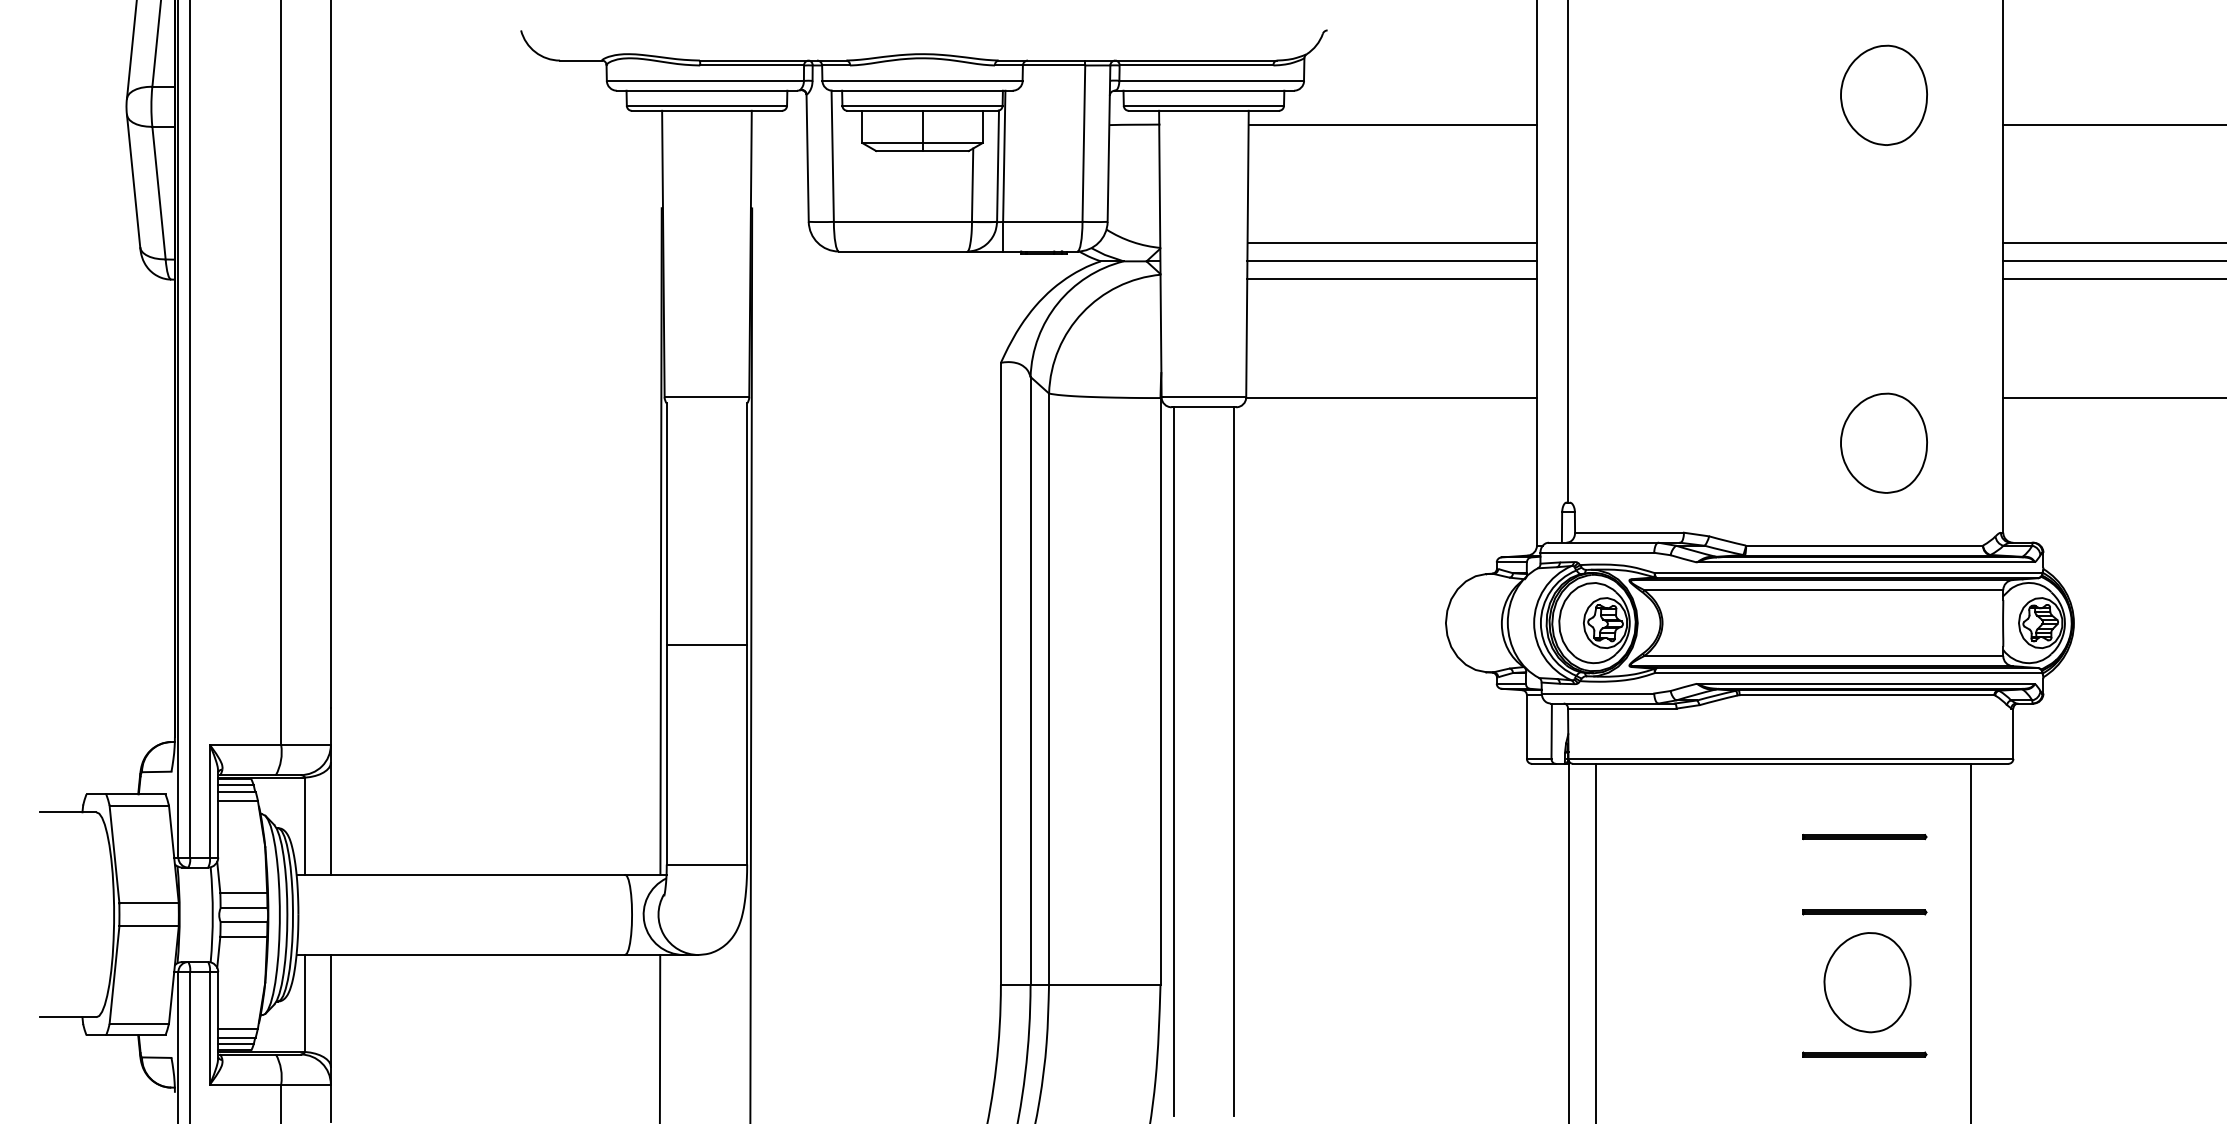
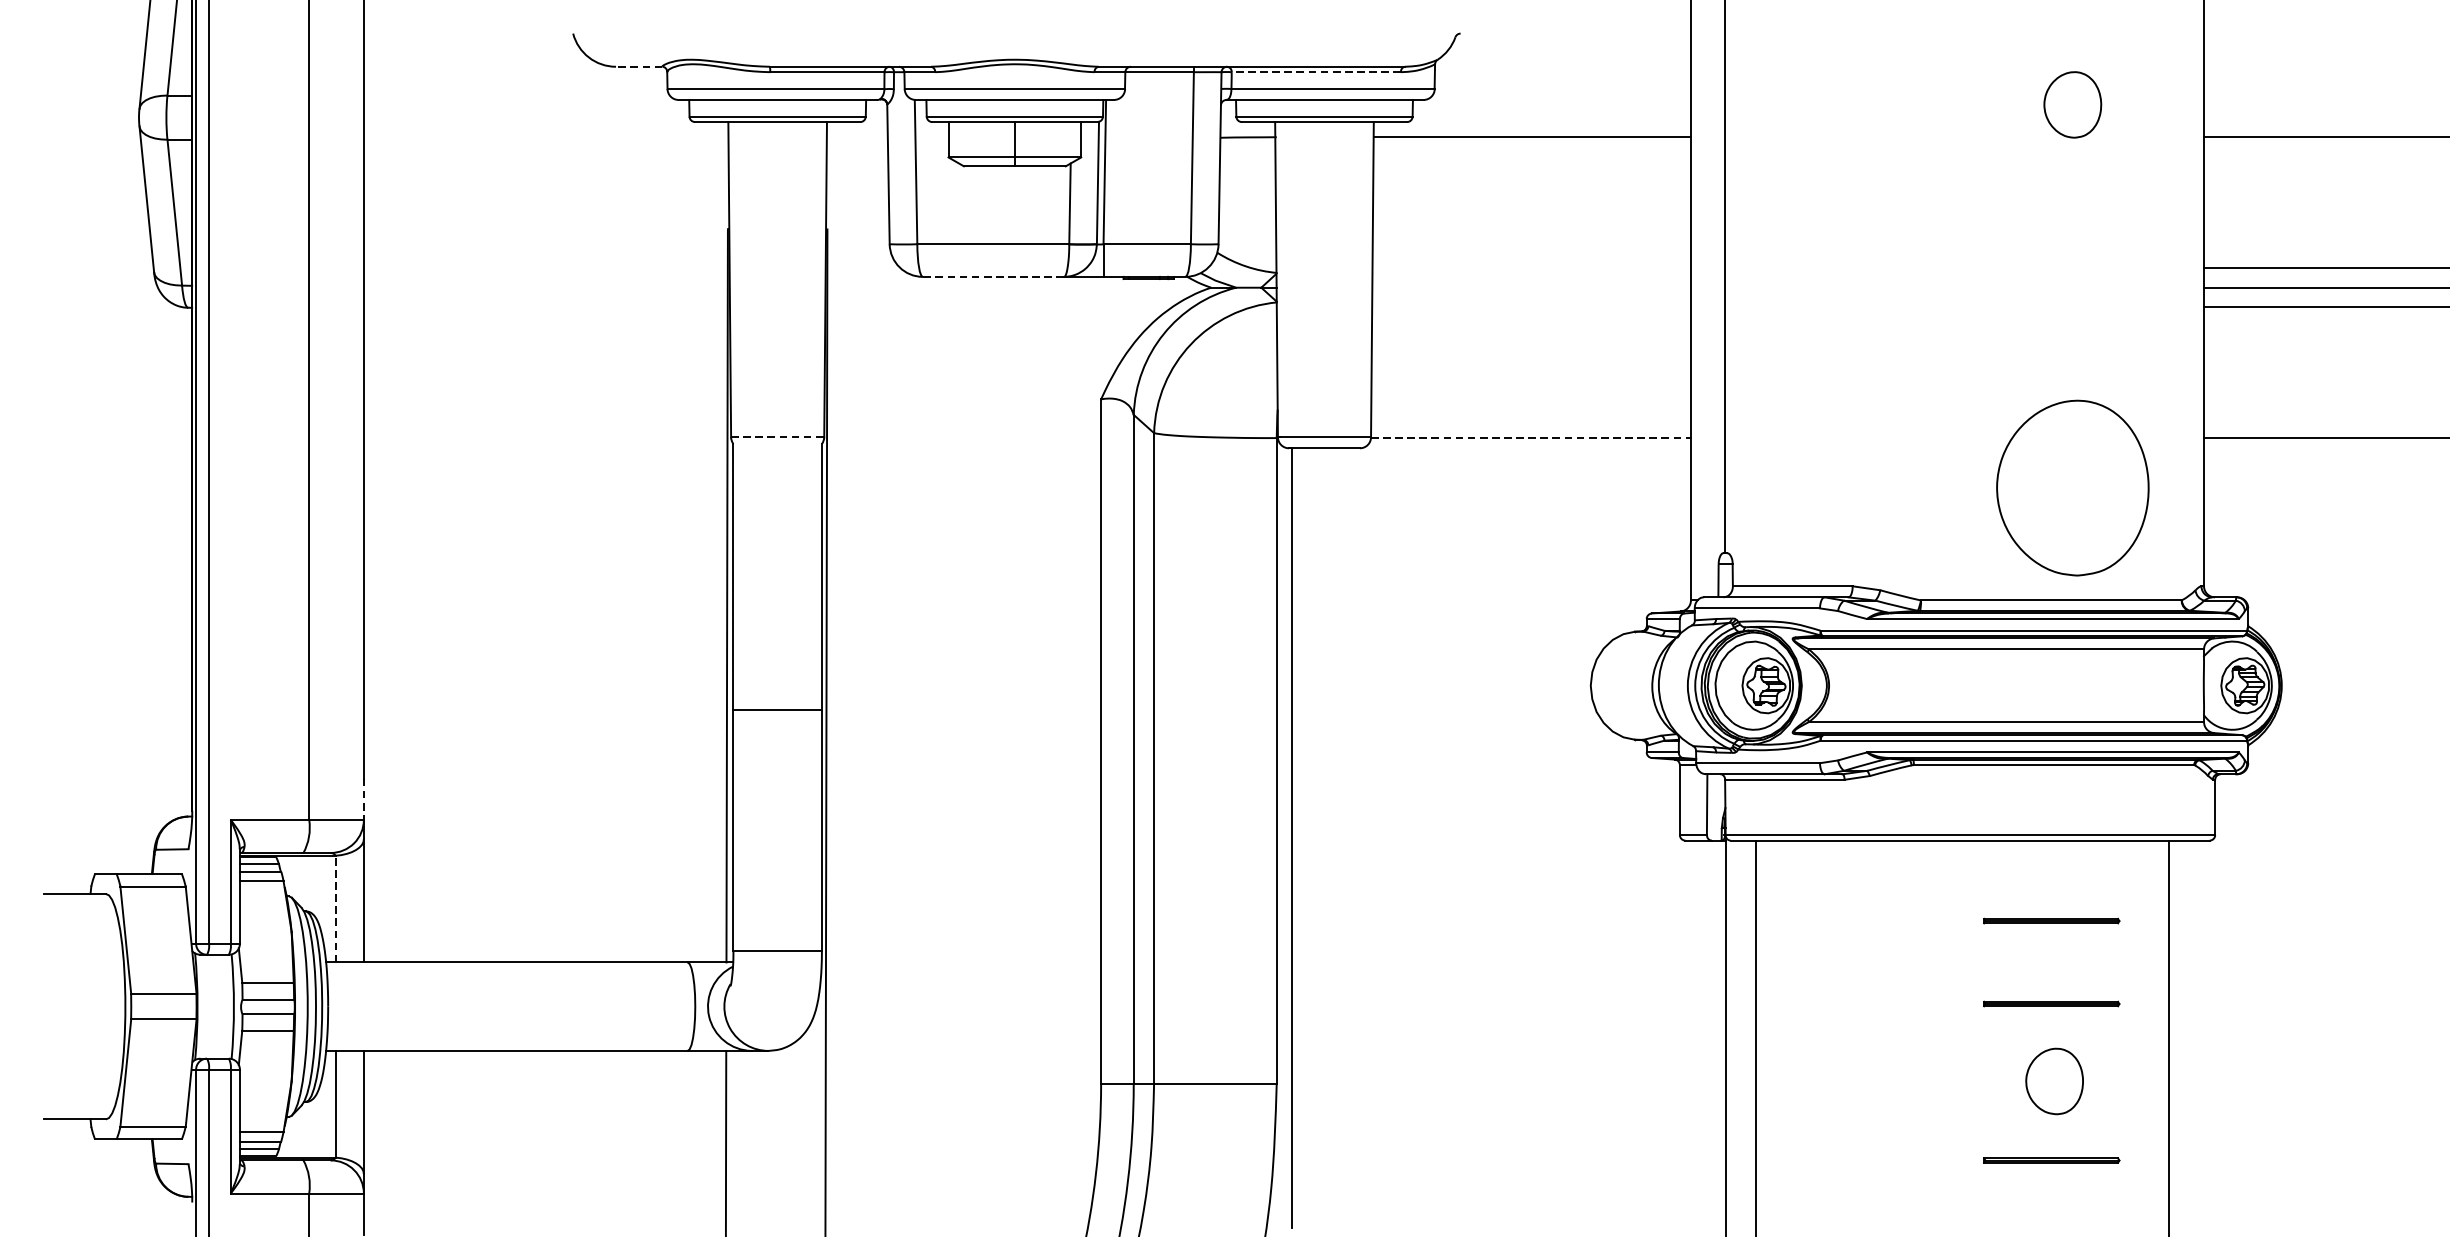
line: (580, 60) -> (638, 66), solid -> dashed
line: (1196, 65) -> (1316, 72), solid -> dashed
part: (1883, 94) -> (2072, 104), size x0.6
line: (1391, 243) -> (1530, 268), removed
line: (902, 251) -> (992, 276), solid -> dashed
line: (1391, 261) -> (1530, 287), removed
line: (1391, 279) -> (1530, 307), removed
line: (707, 397) -> (778, 437), solid -> dashed
line: (1392, 398) -> (1531, 438), solid -> dashed
part: (1883, 442) -> (2072, 487), size x1.6
line: (330, 726) -> (363, 799), solid -> dashed
line: (1233, 761) -> (1357, 838), removed
line: (305, 825) -> (335, 908), solid -> dashed
part: (1867, 982) -> (2054, 1081), size x0.6

